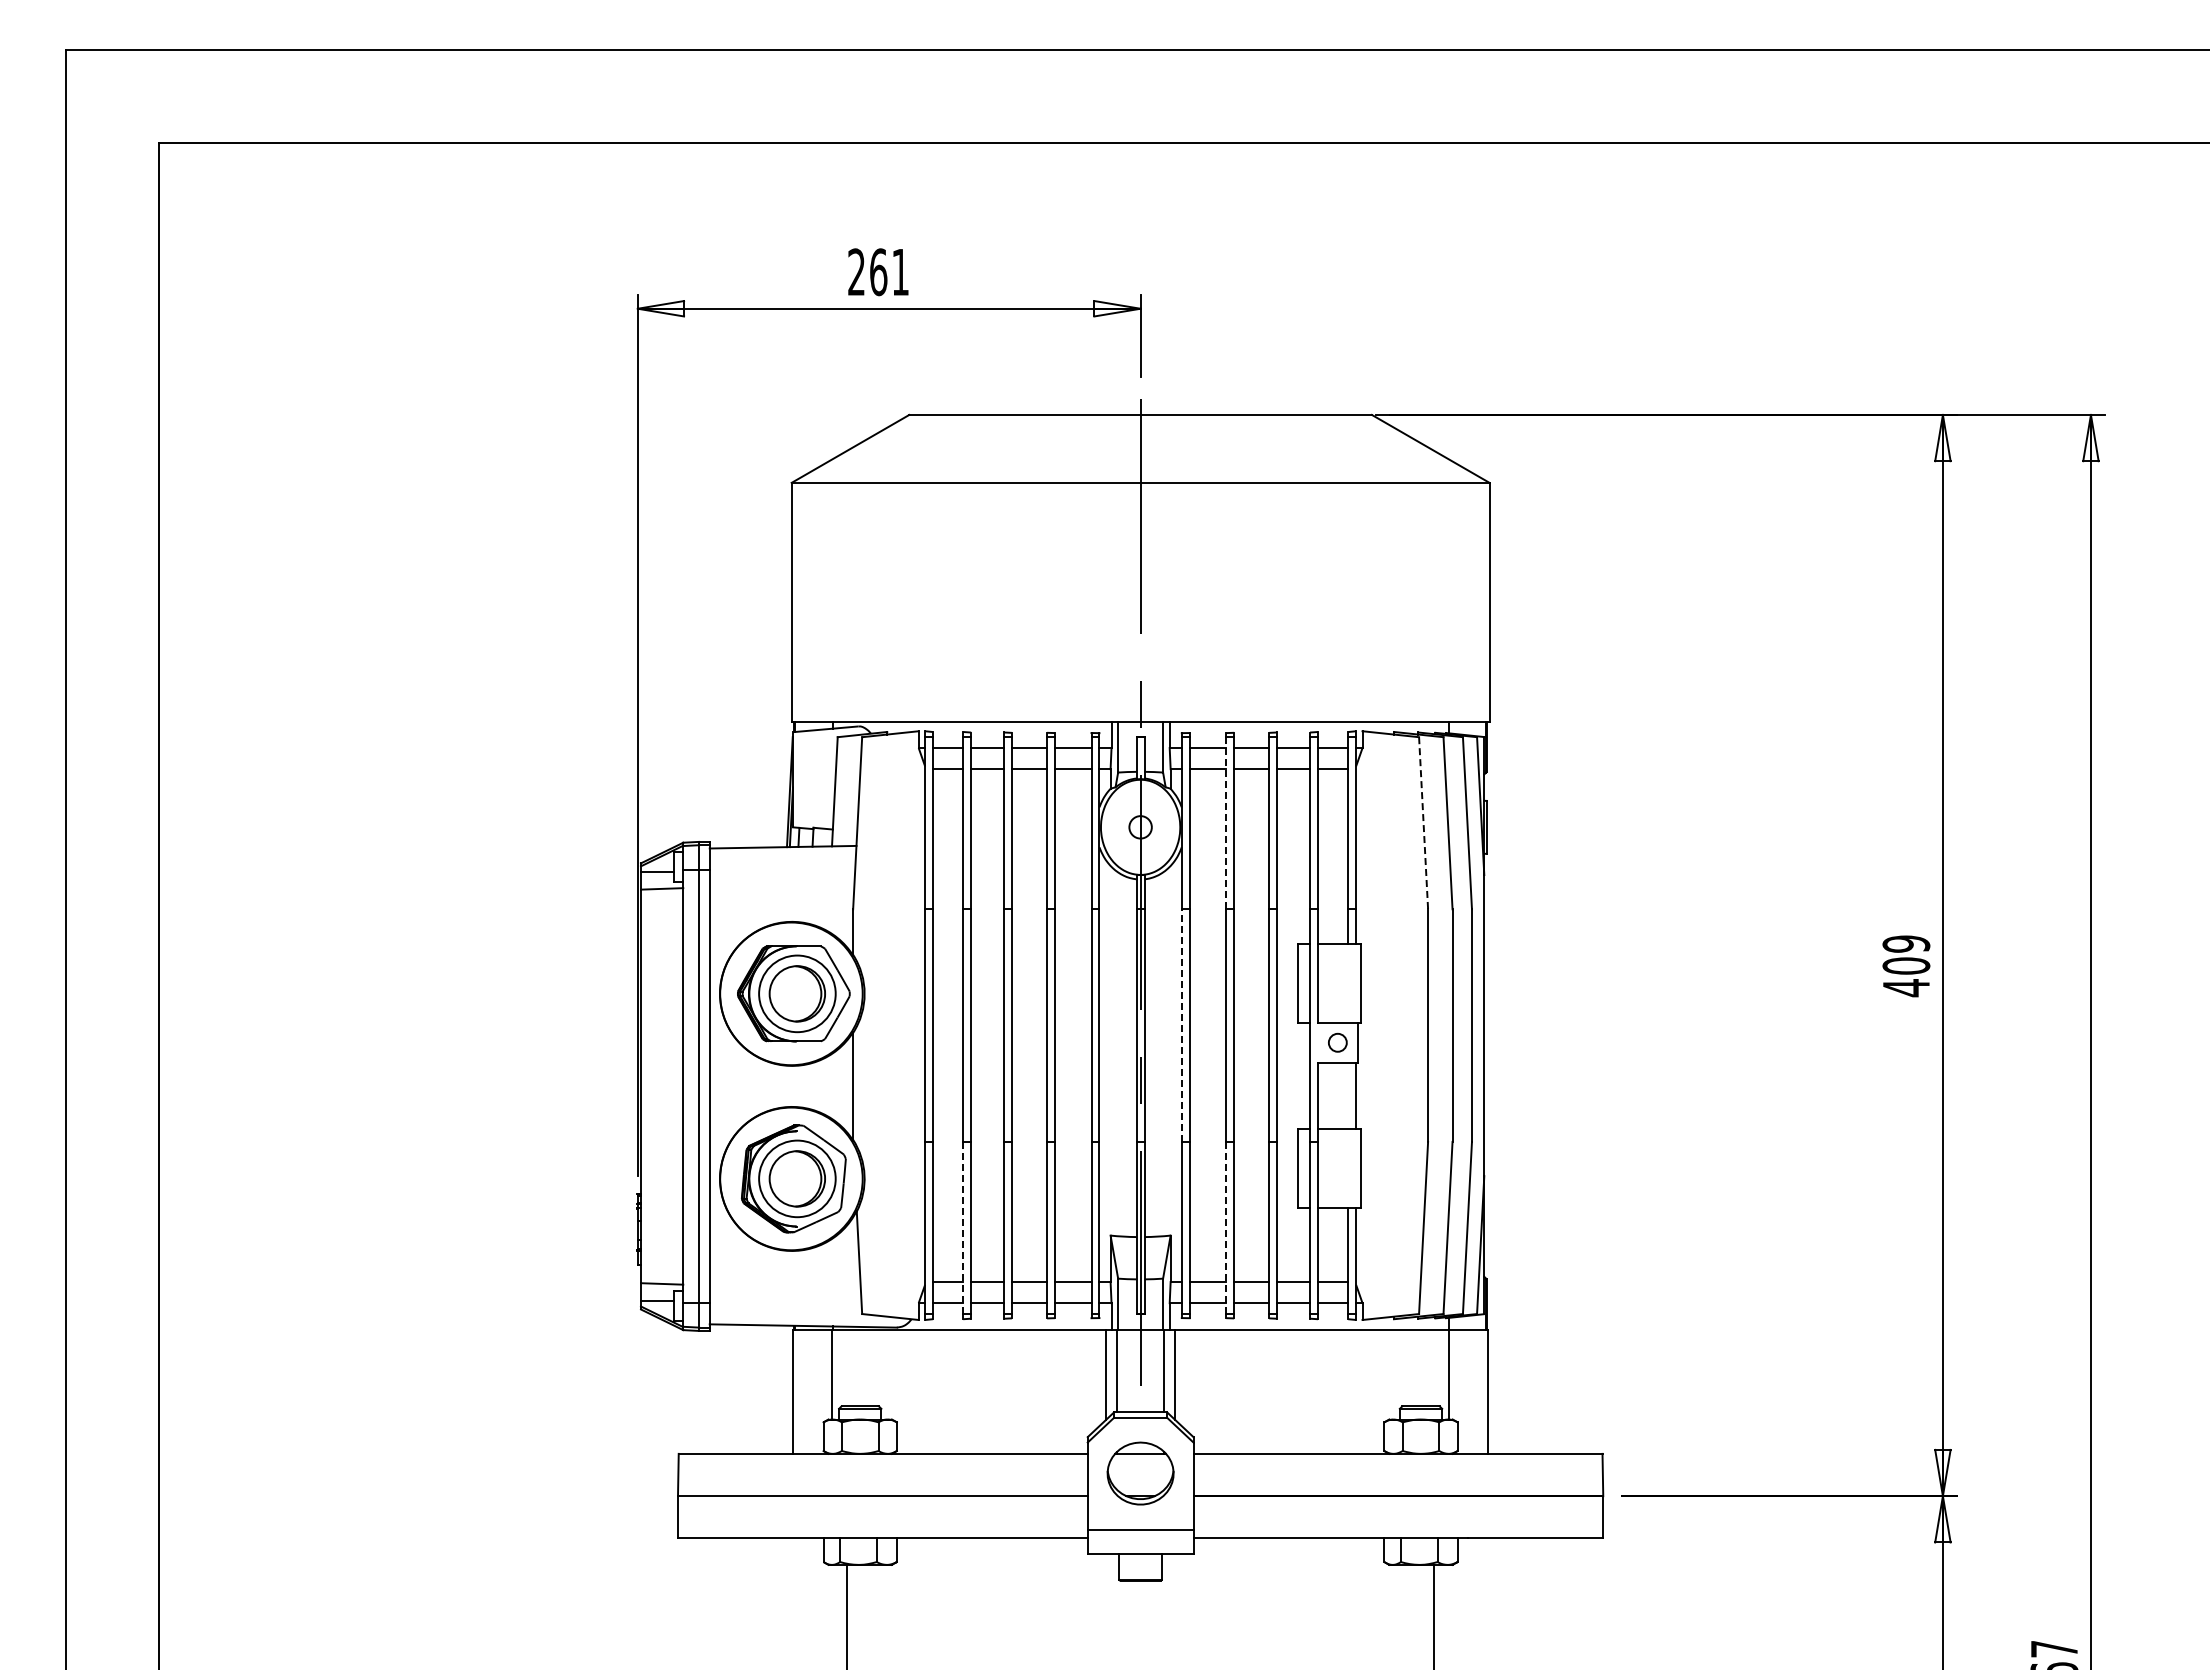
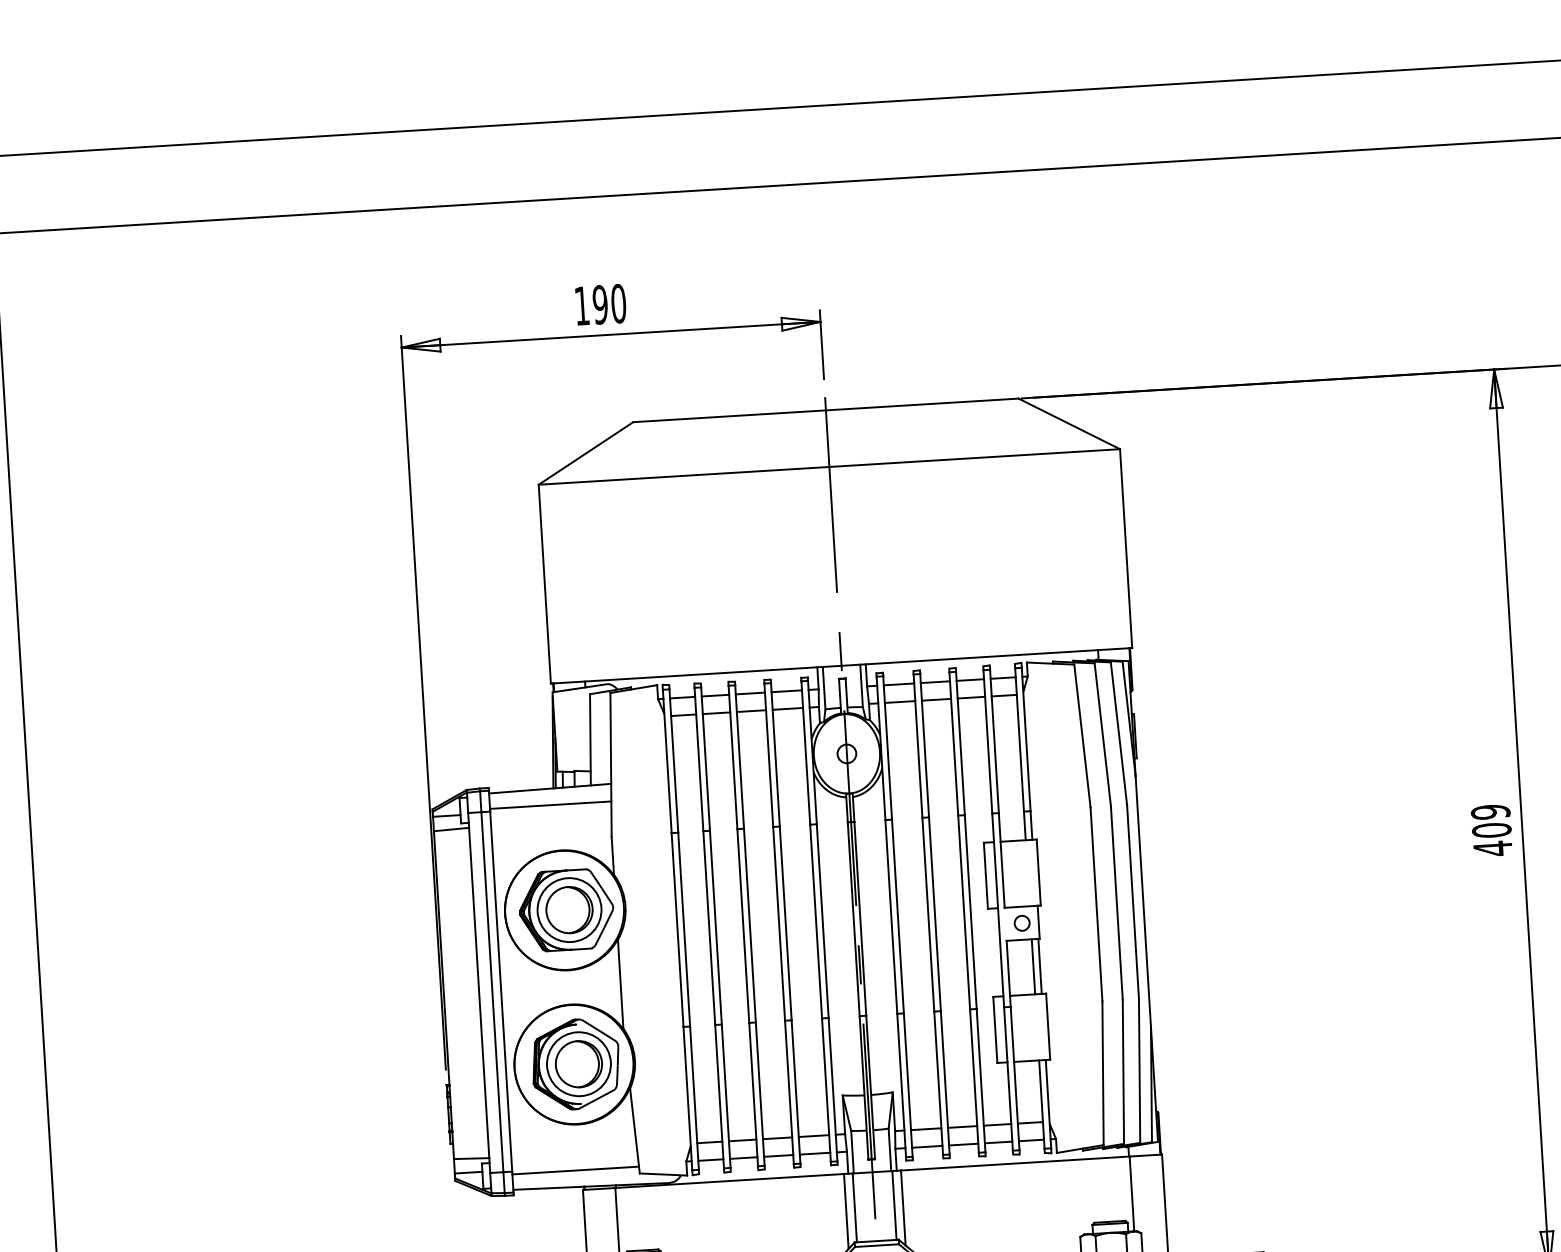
text: (878, 272) -> (600, 305), 261 -> 190
line: (1226, 823) -> (918, 746), dashed -> solid
line: (1423, 823) -> (1082, 736), dashed -> solid
line: (782, 867) -> (550, 805), added
line: (1181, 1025) -> (891, 916), dashed -> solid
line: (1348, 1095) -> (1033, 966), added
line: (963, 1228) -> (719, 1097), dashed -> solid
line: (1226, 1228) -> (938, 1083), dashed -> solid
line: (785, 1305) -> (575, 1170), added

